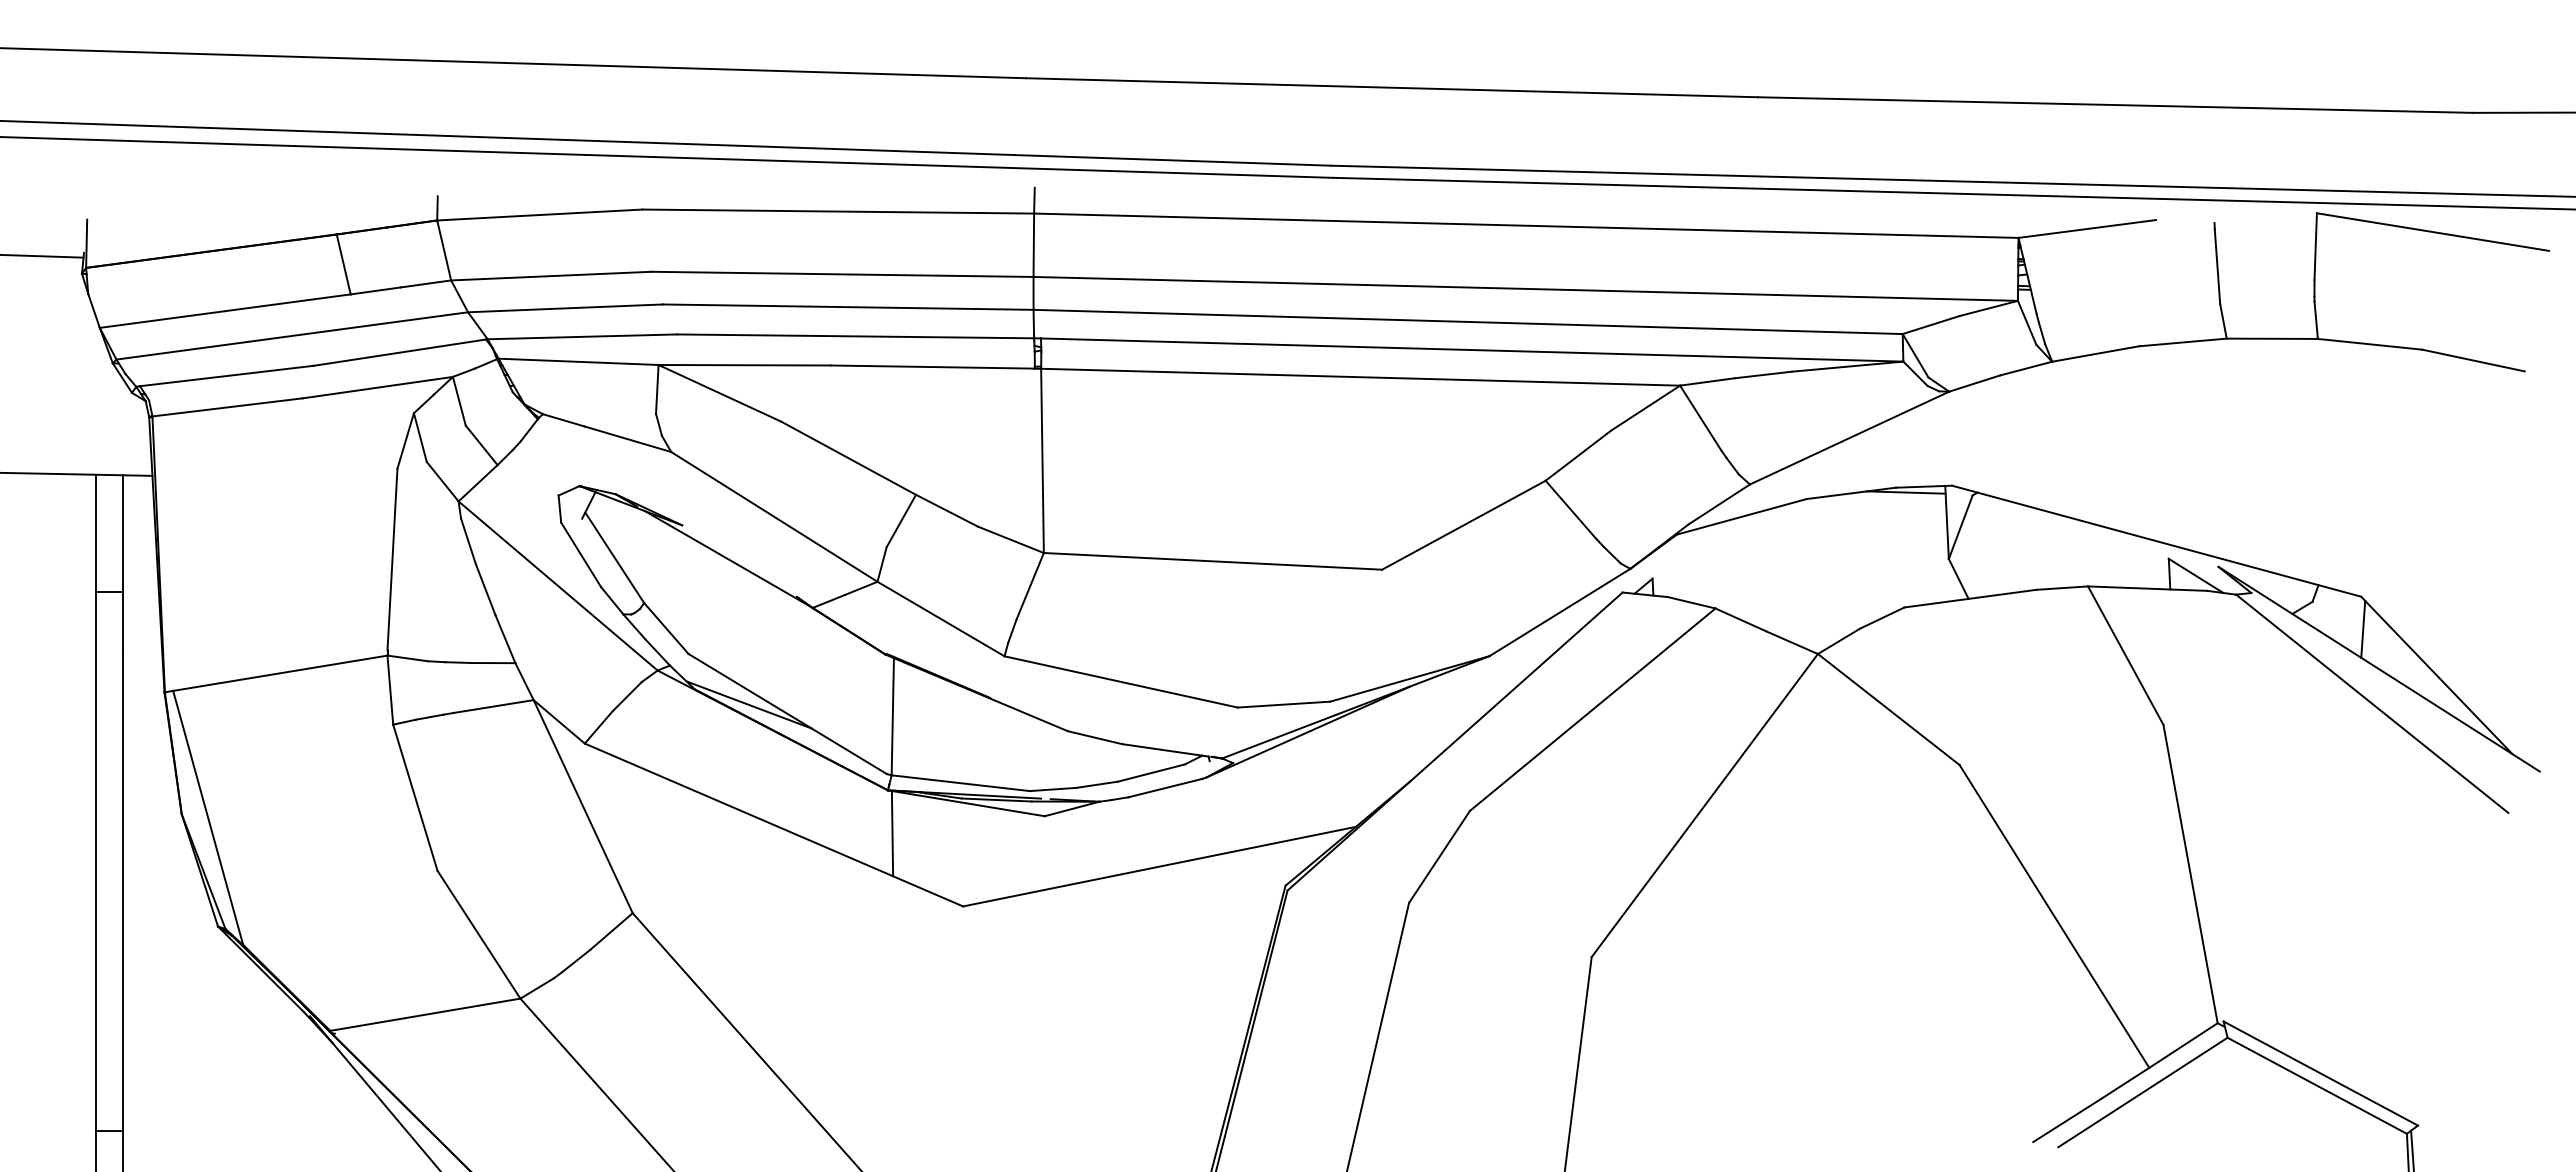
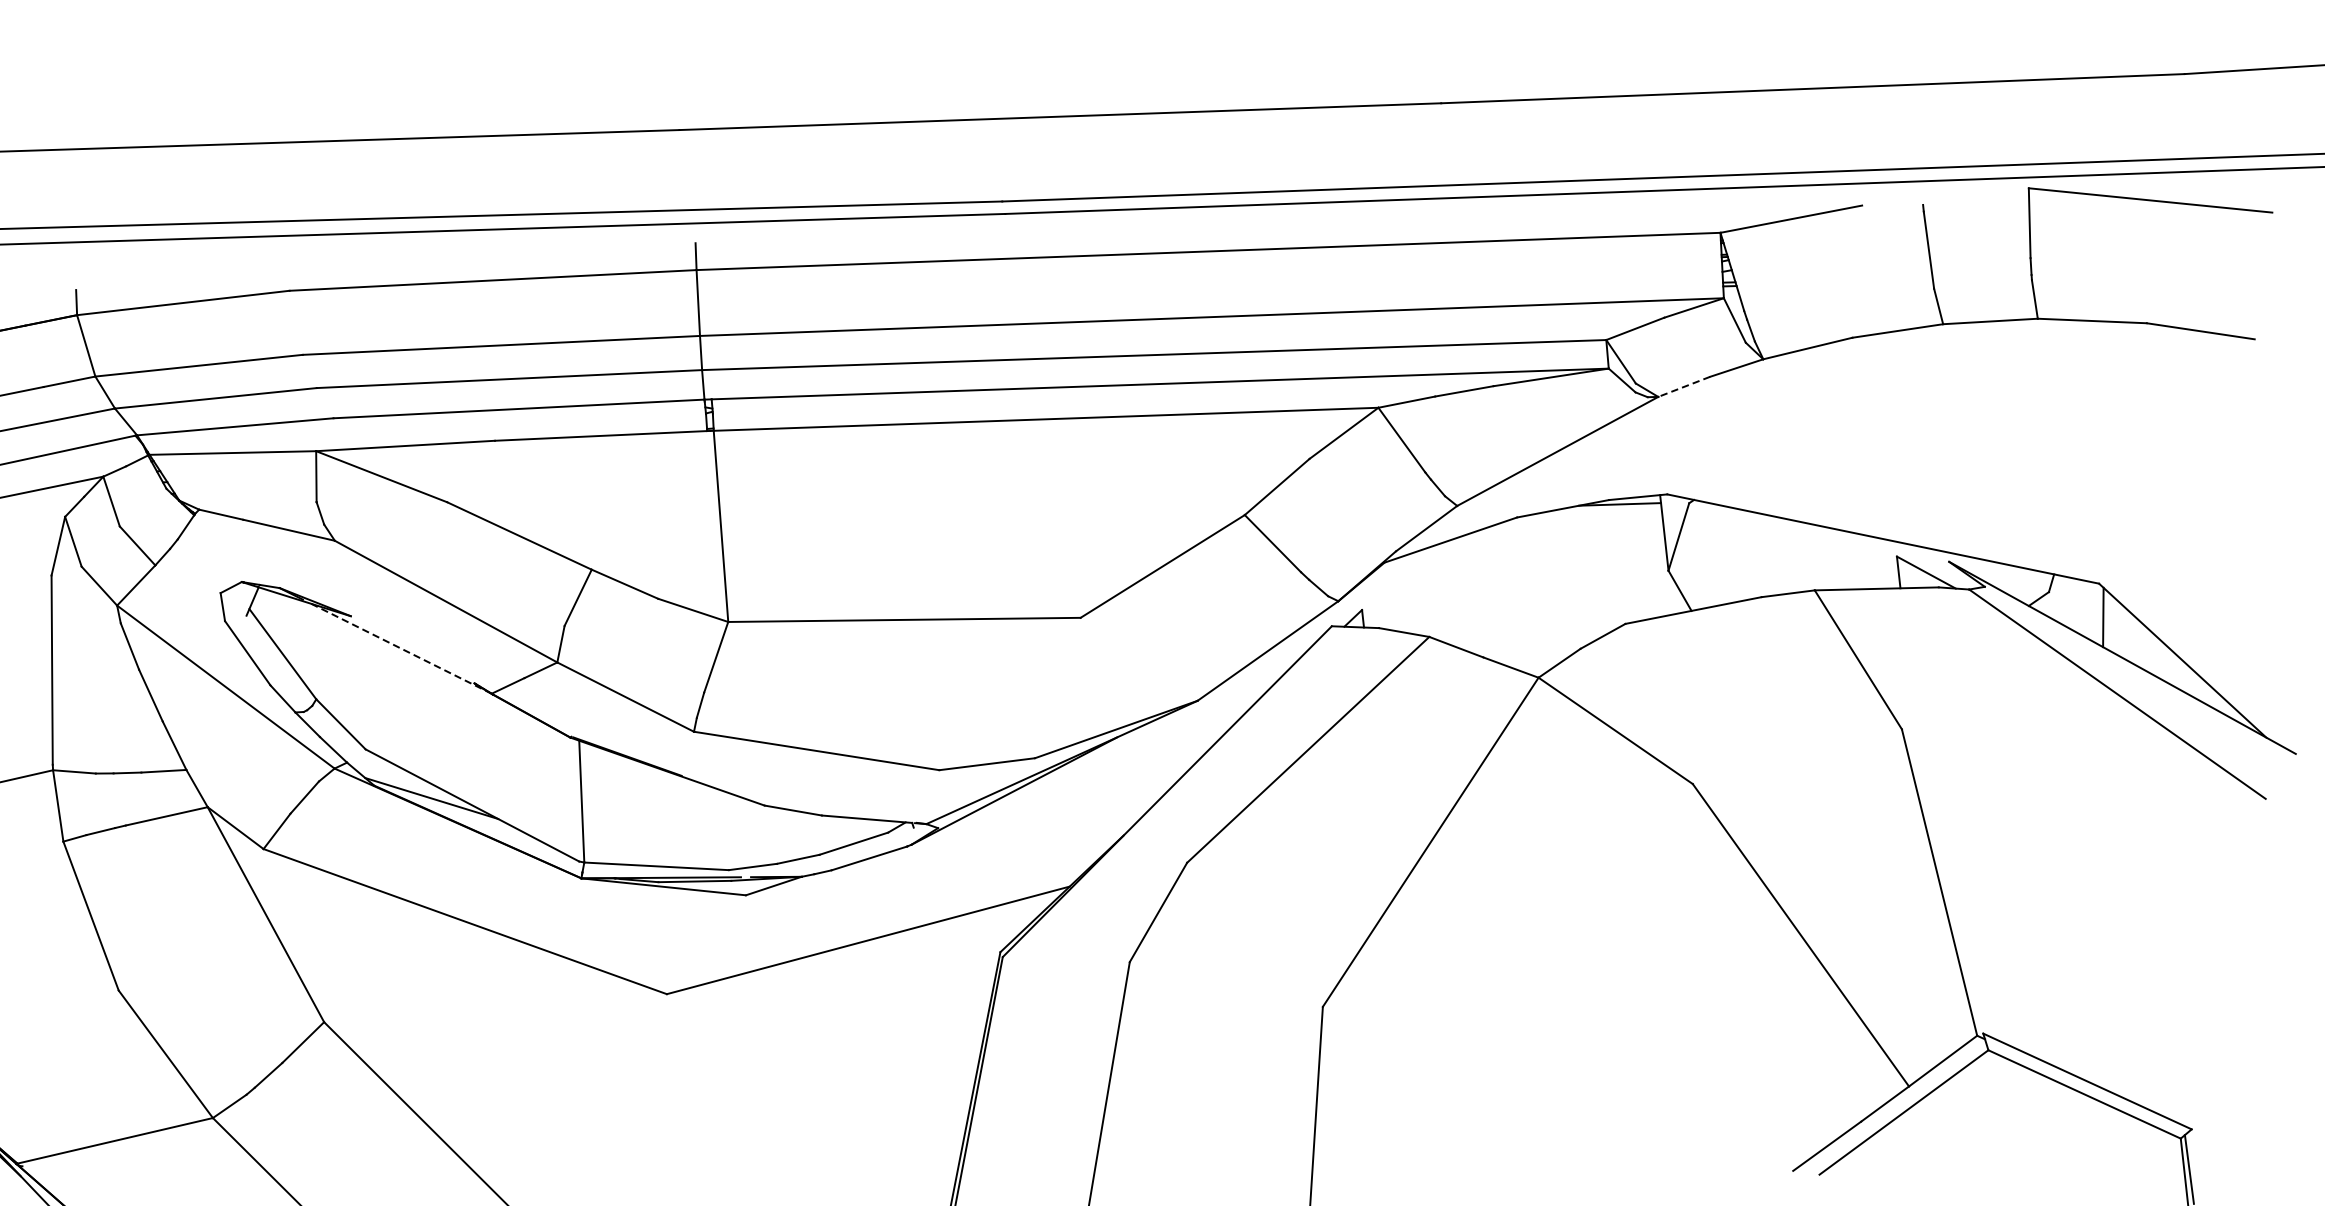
line: (1974, 383) -> (1684, 386), solid -> dashed
line: (728, 559) -> (401, 648), solid -> dashed
line: (892, 833) -> (588, 922), removed

